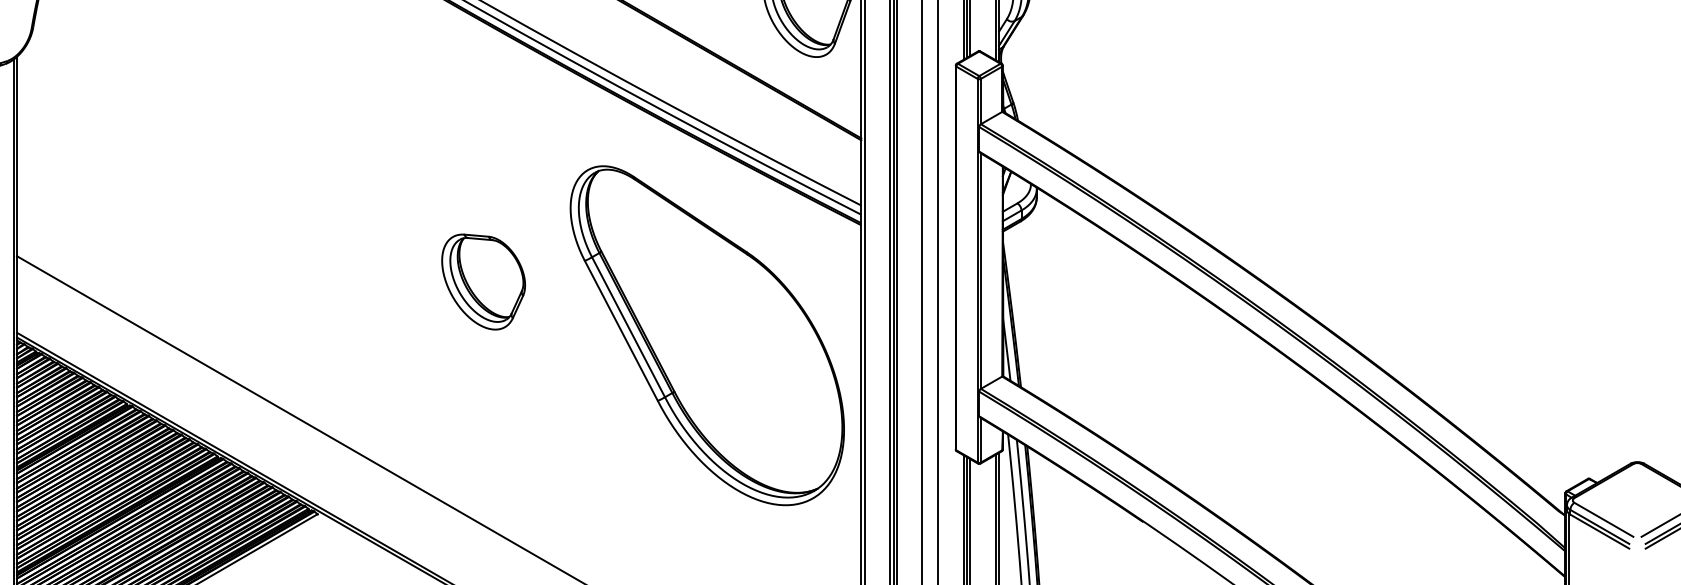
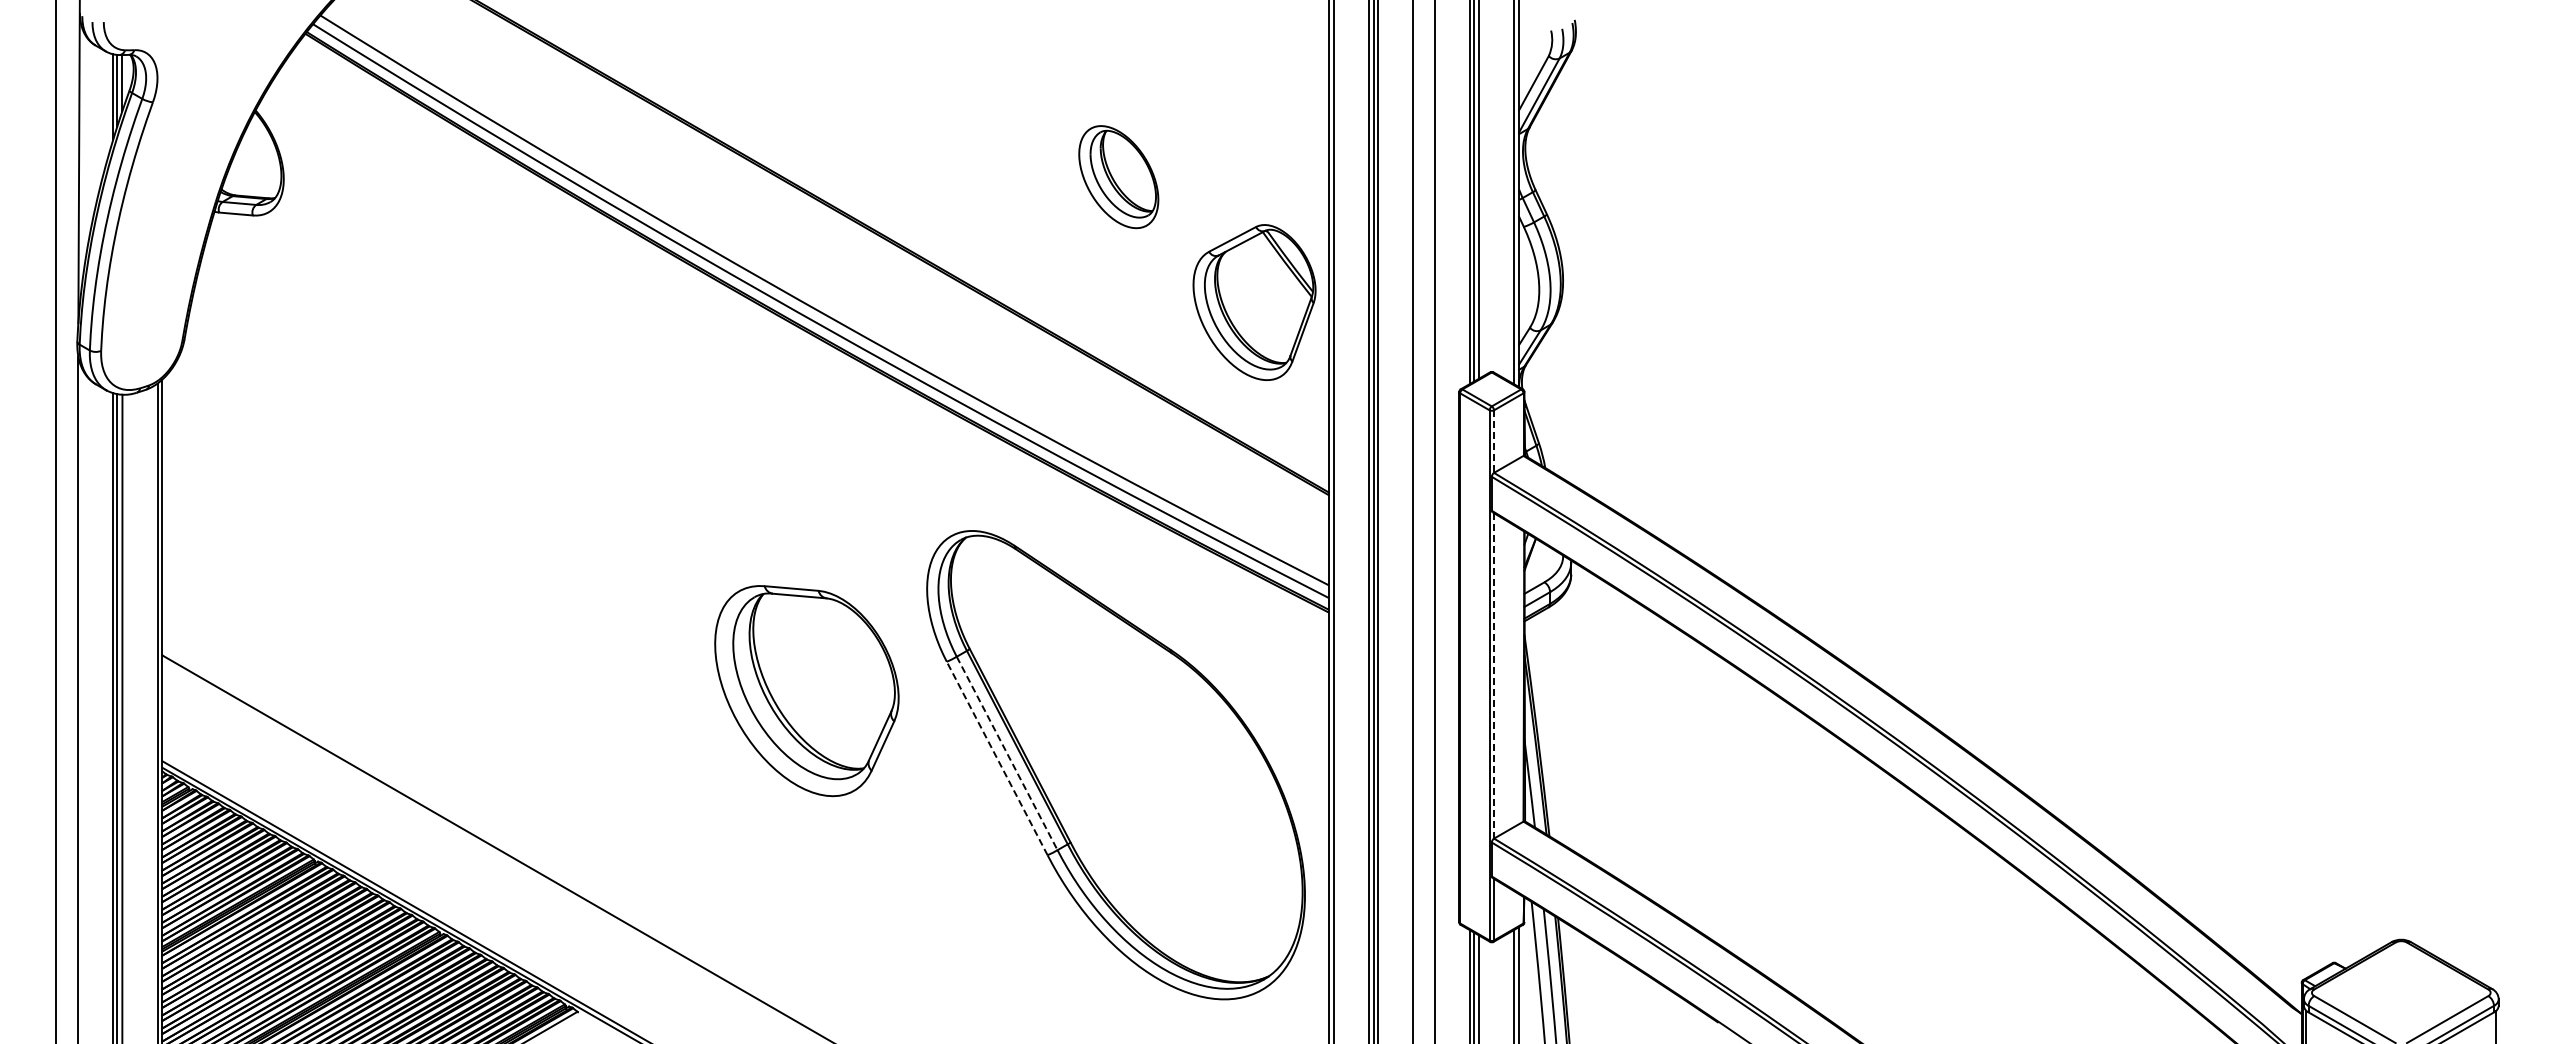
line: (981, 102) -> (1494, 442), solid -> dashed
line: (981, 270) -> (1494, 675), solid -> dashed
part: (483, 281) -> (806, 690), size x1.6
line: (628, 327) -> (1007, 753), solid -> dashed
line: (620, 330) -> (996, 758), solid -> dashed

